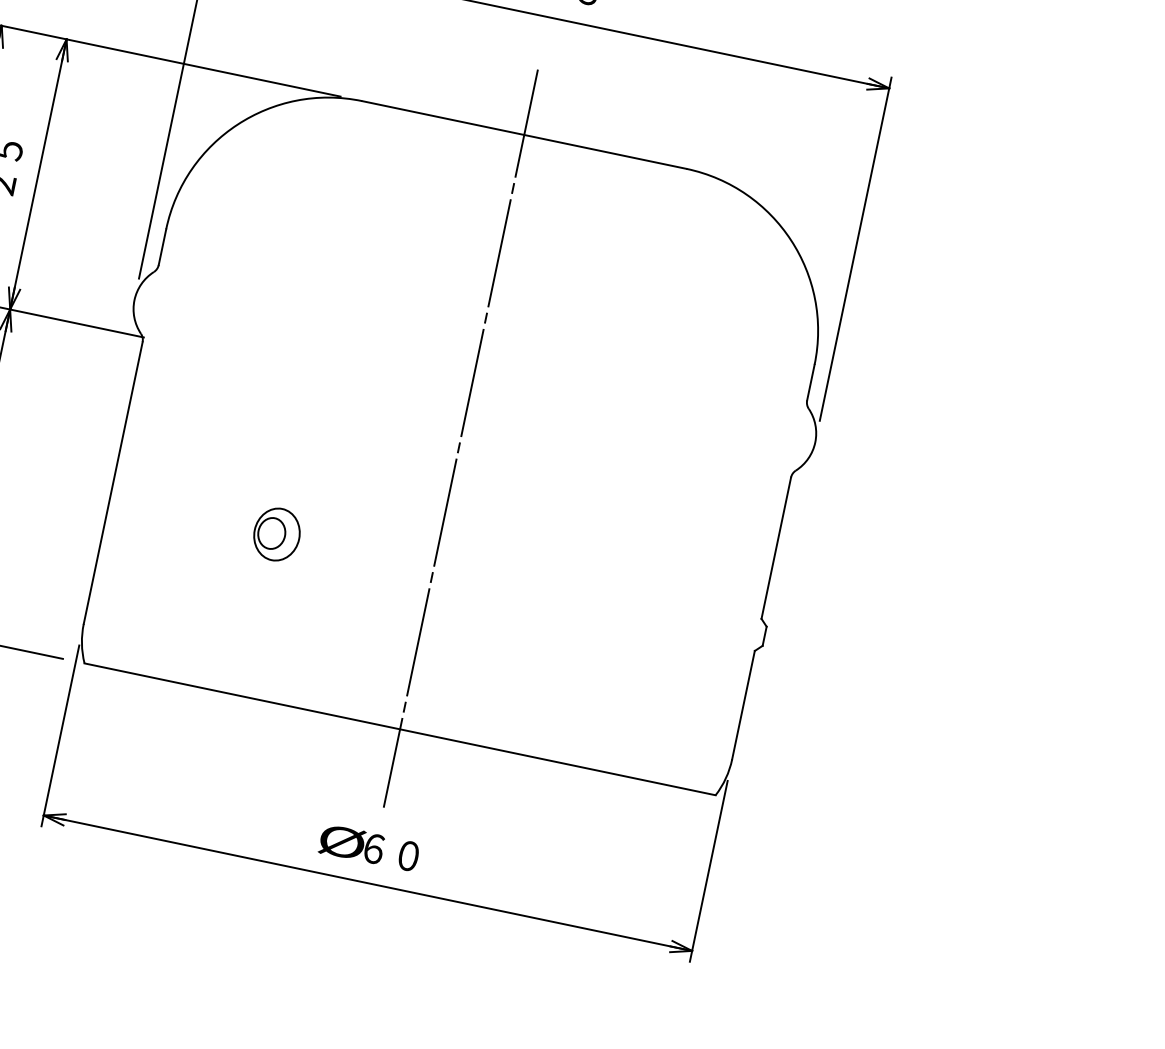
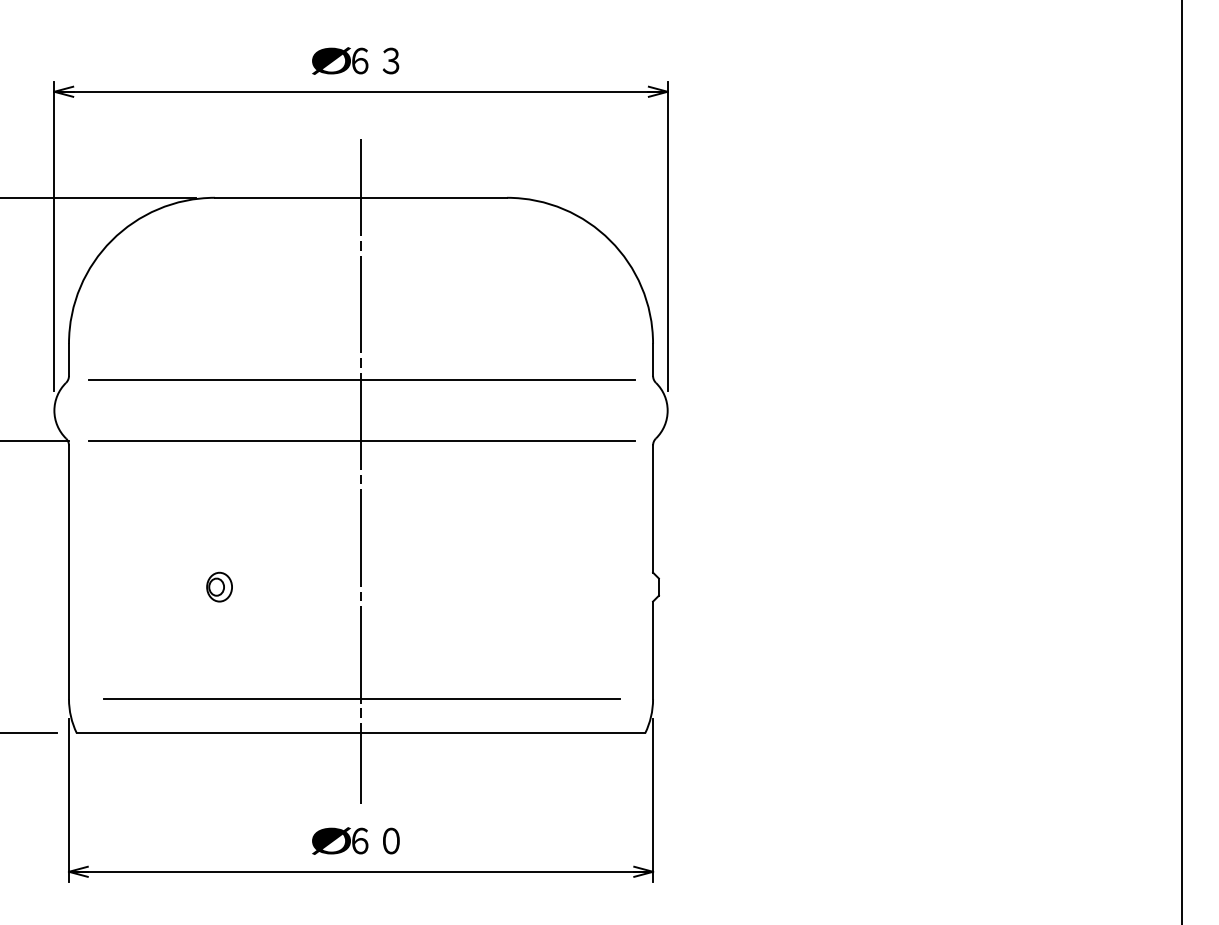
line: (482, 337) -> (361, 380), added
line: (468, 405) -> (361, 441), added
part: (277, 533) -> (219, 586), size x0.62
line: (408, 692) -> (361, 699), added

